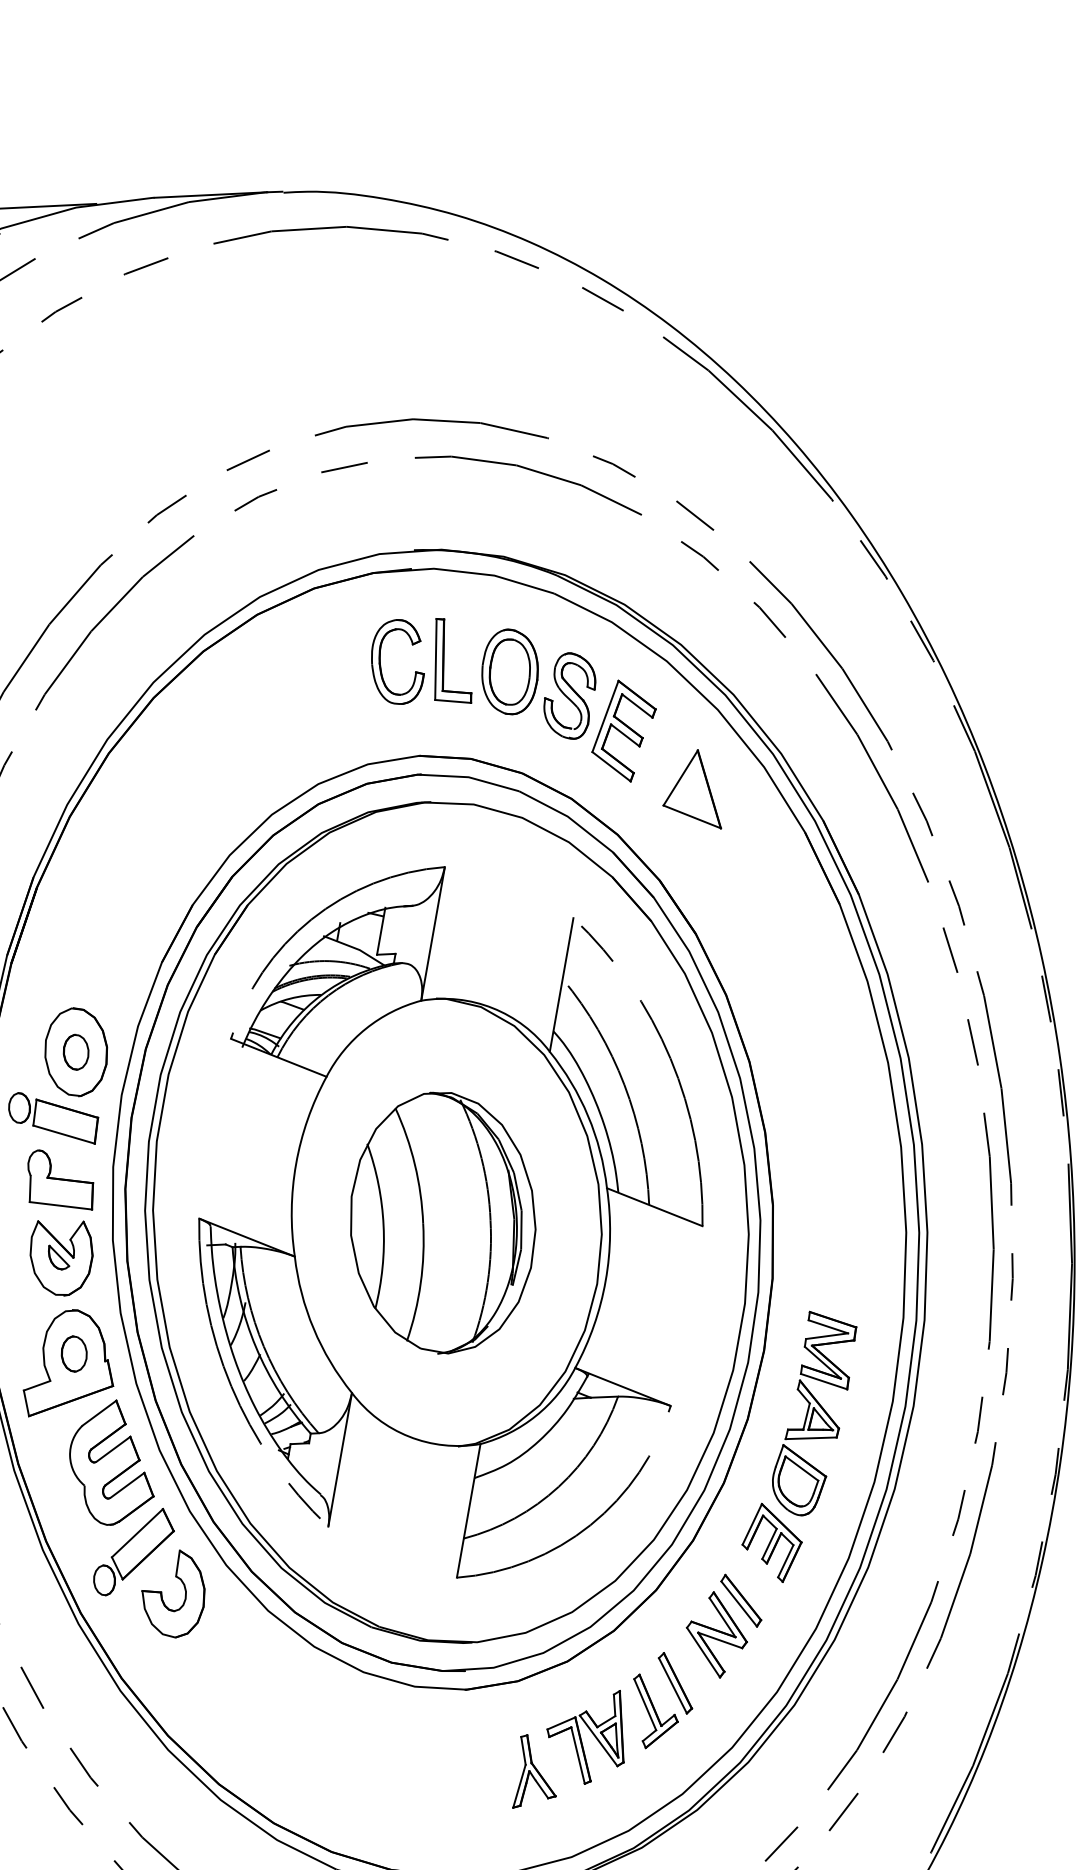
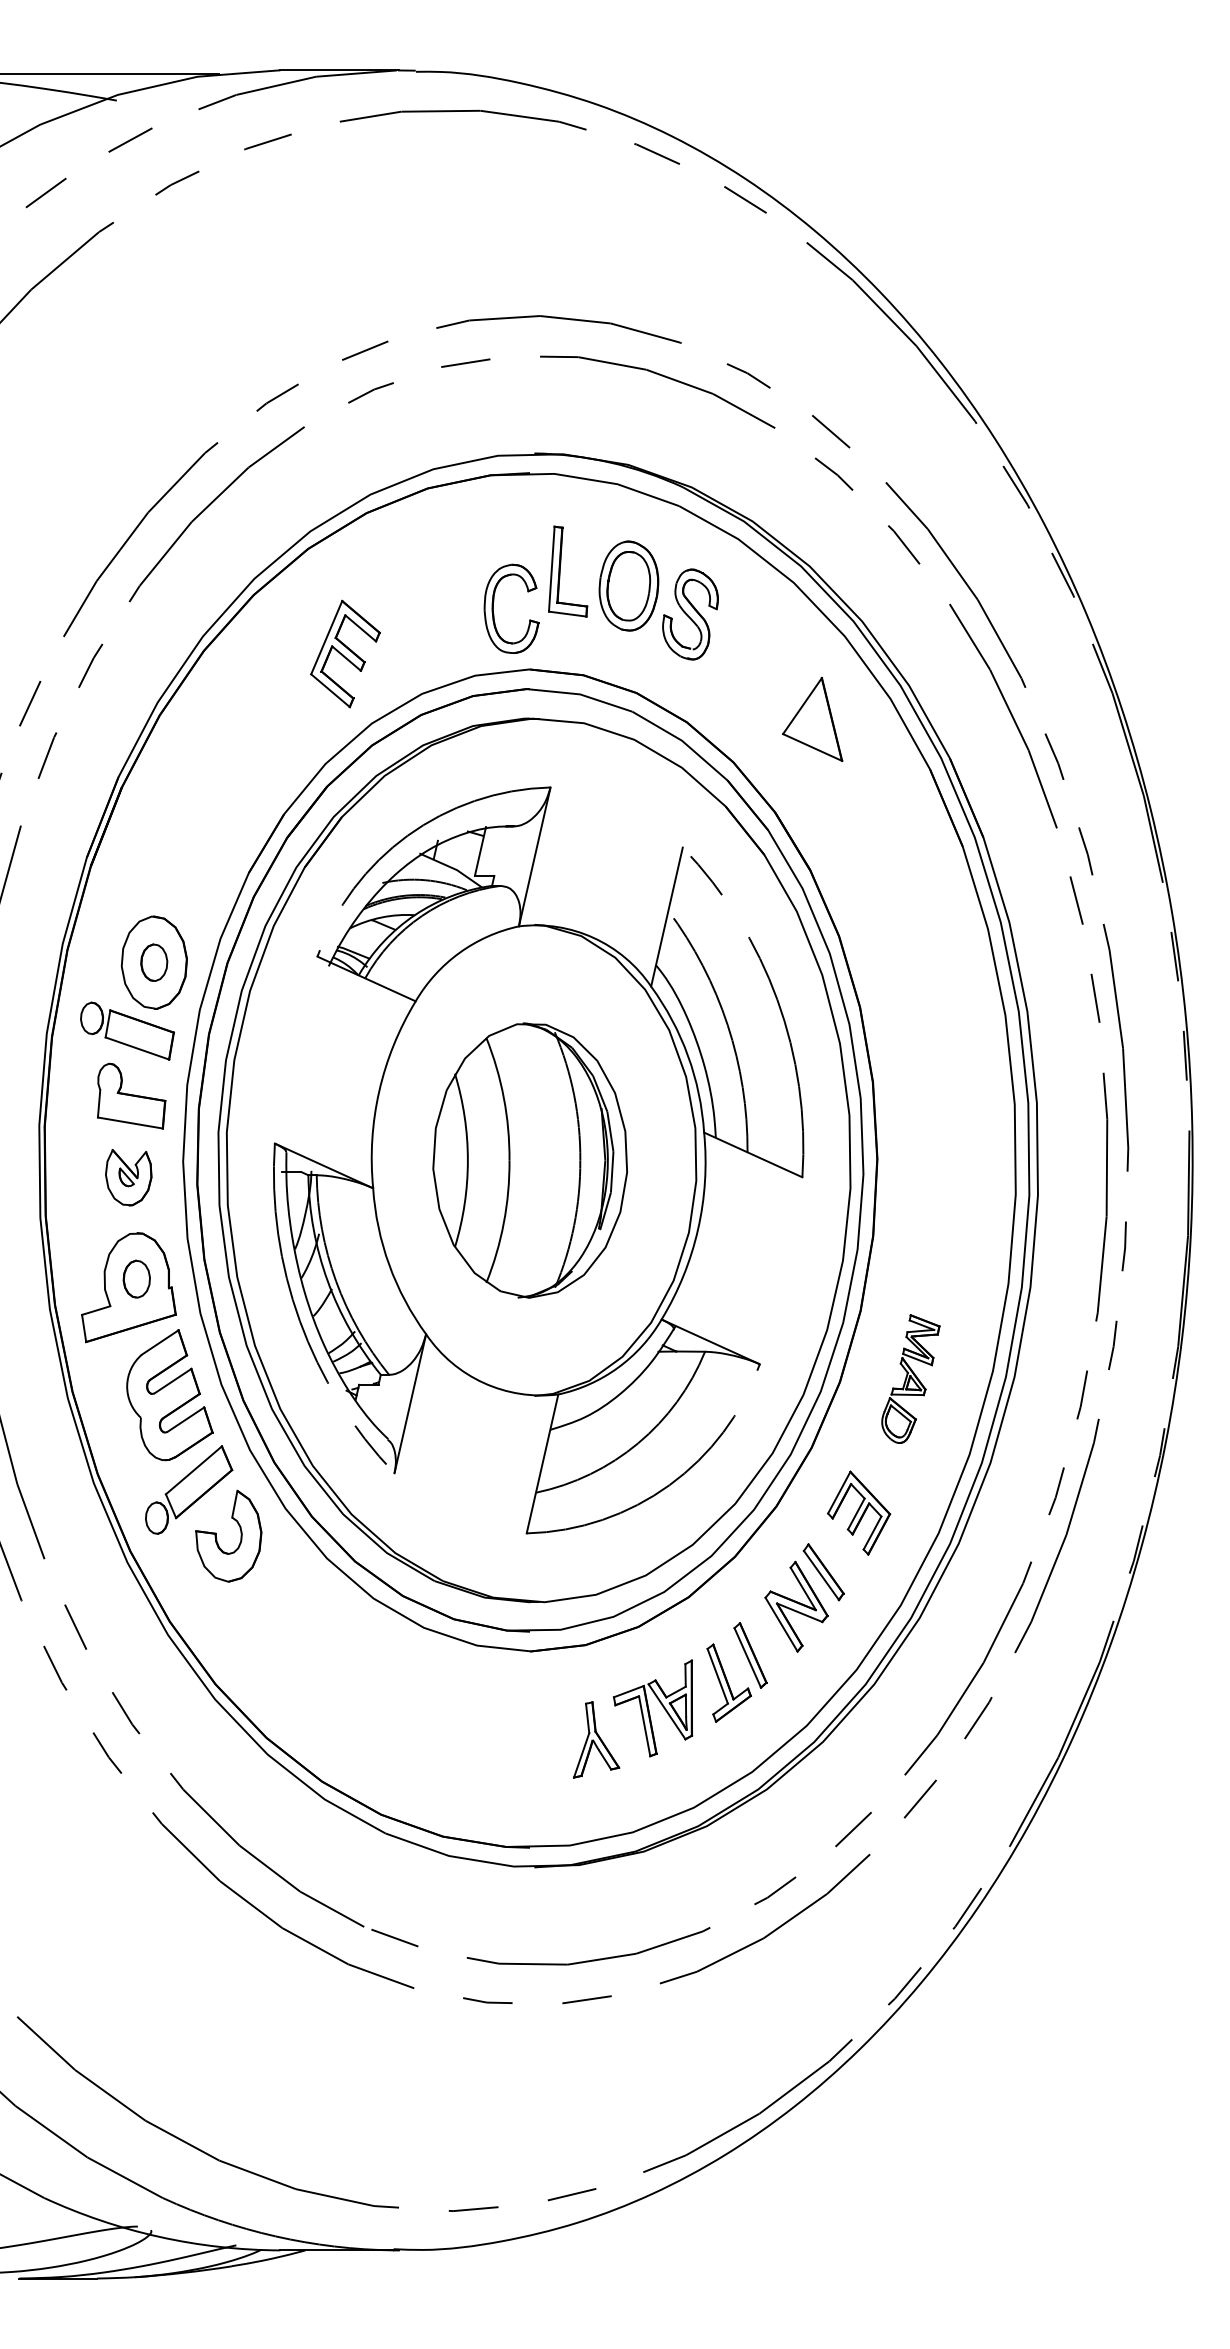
part: (380, 662) -> (493, 608), moved
part: (624, 730) -> (345, 653), moved
part: (61, 1257) -> (128, 1177), size x0.7
part: (814, 1412) -> (910, 1378), size x0.6

